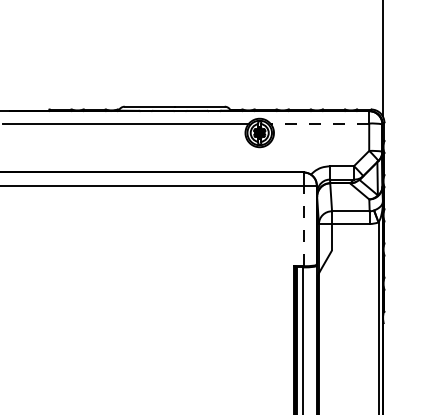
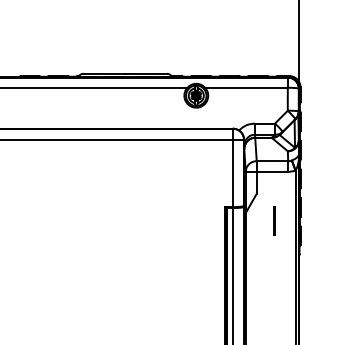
line: (319, 123) -> (246, 87), dashed -> solid
line: (303, 225) -> (232, 173), dashed -> solid
line: (353, 283) -> (274, 221), added

